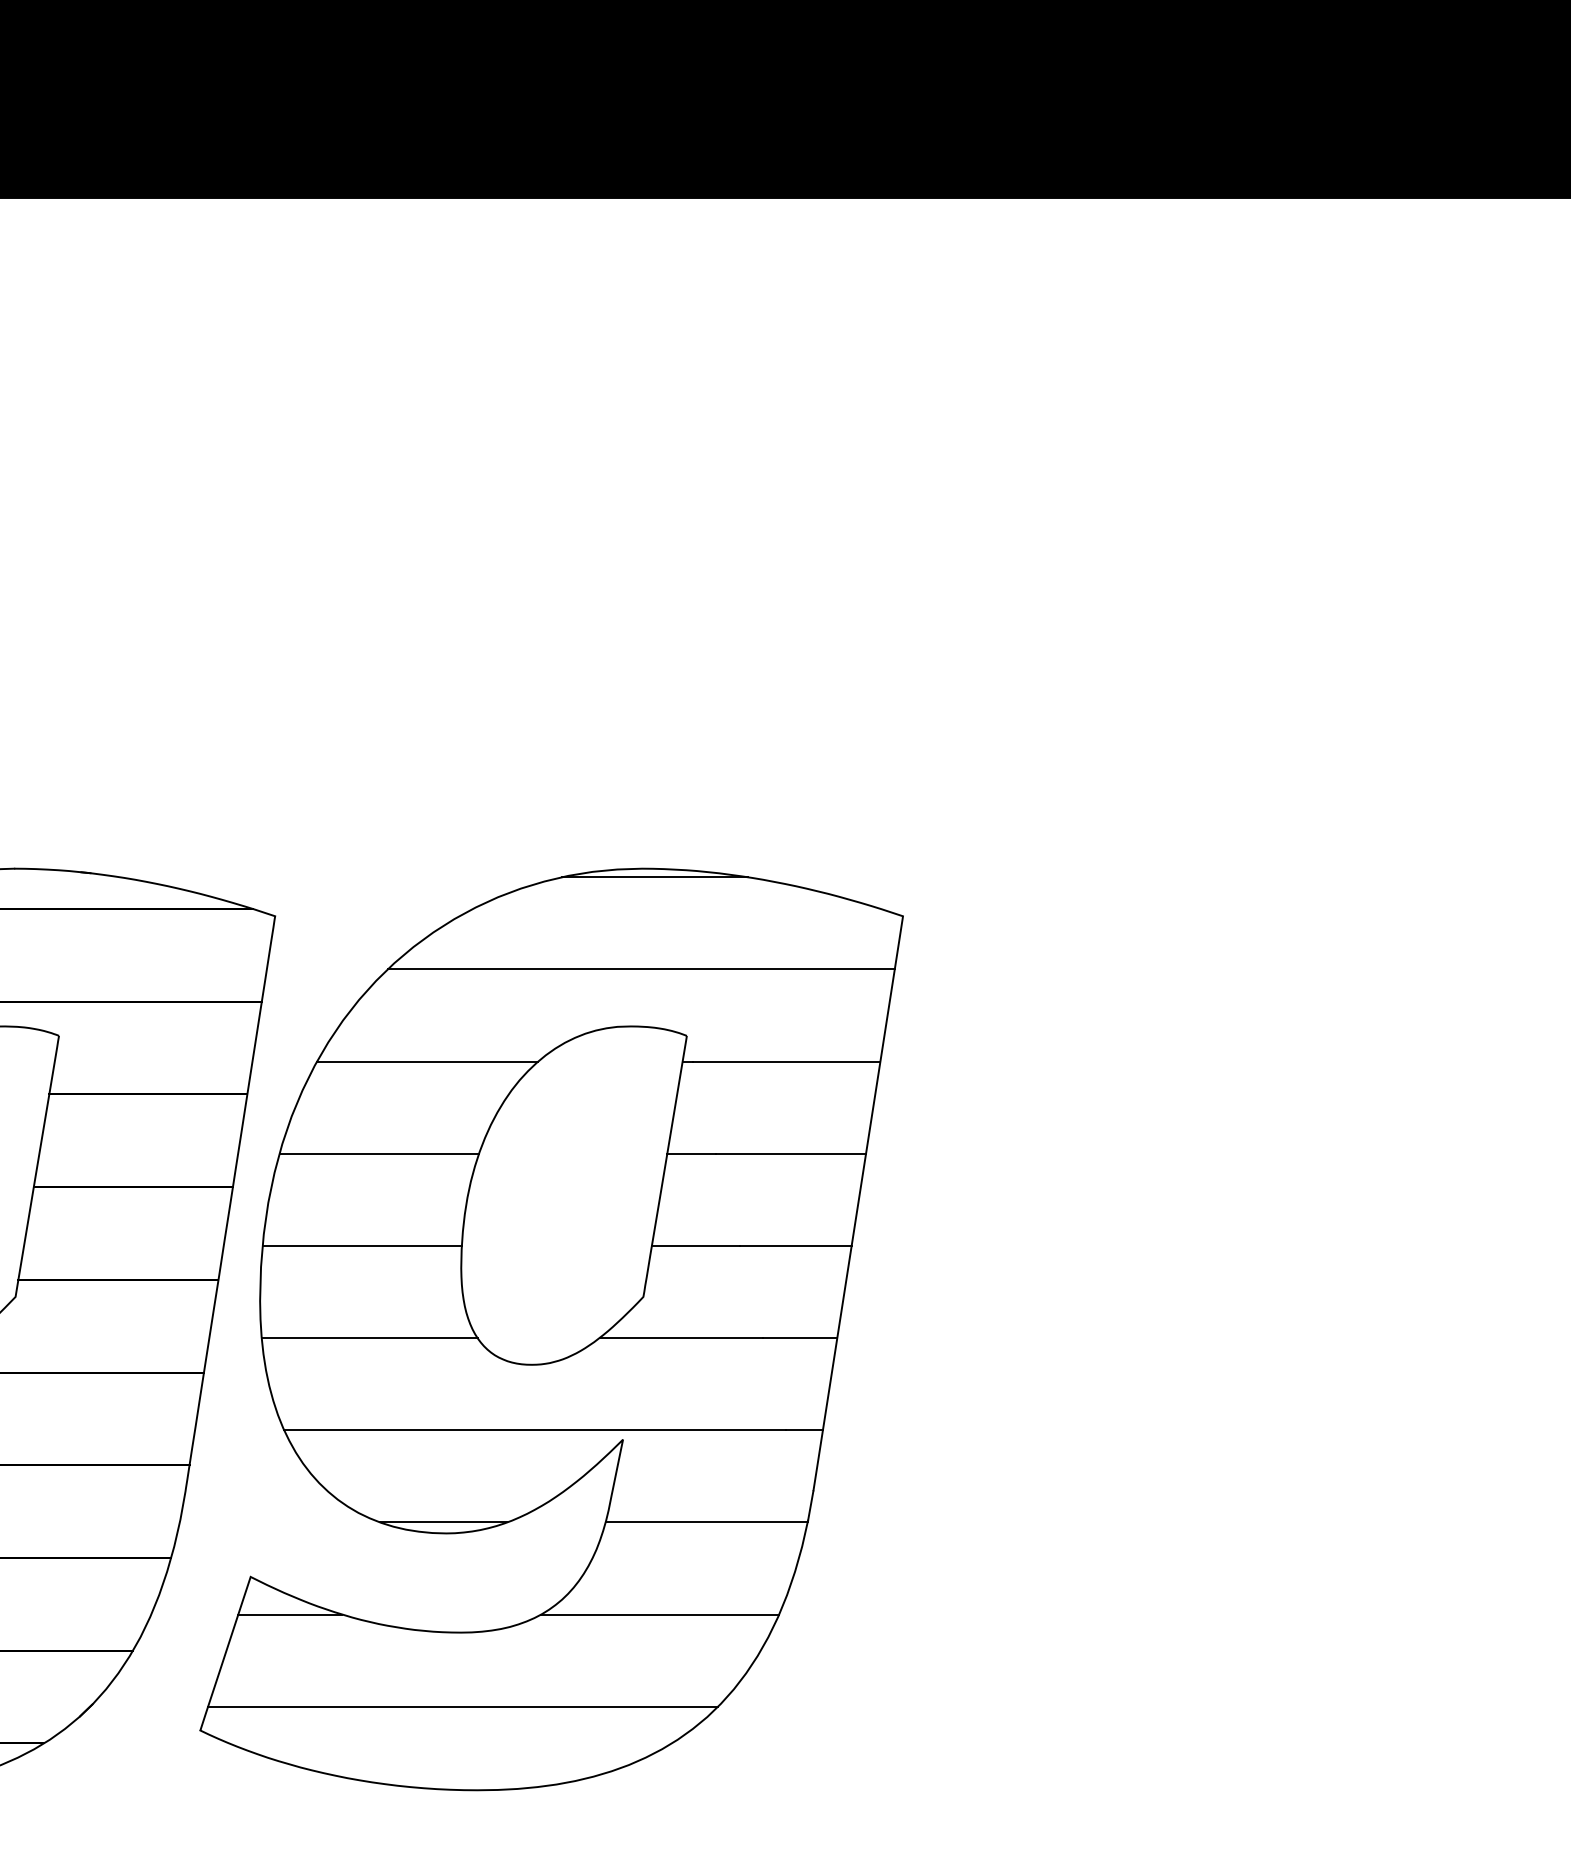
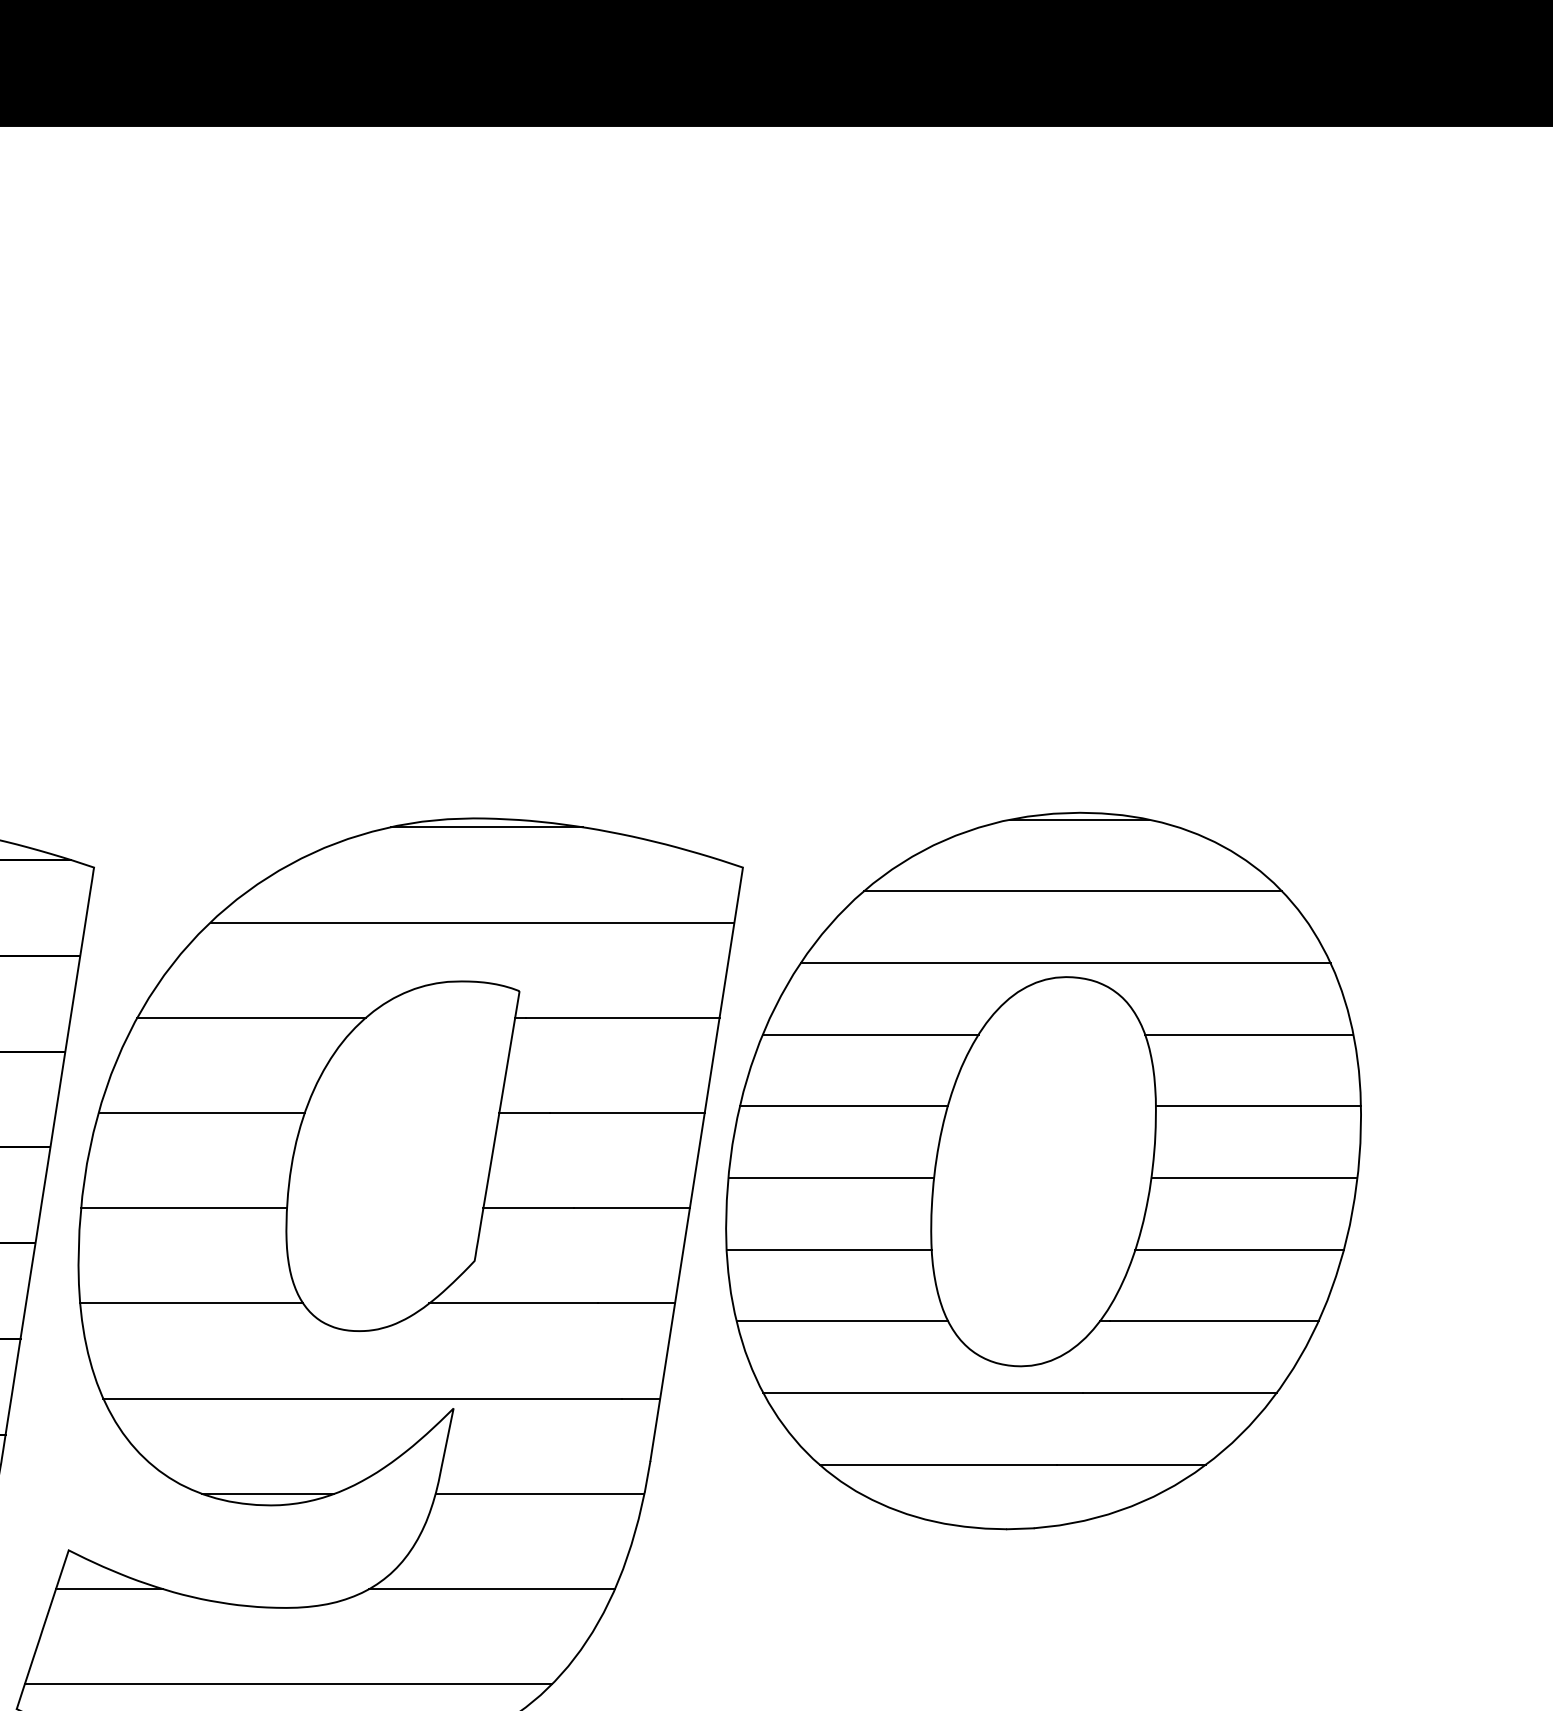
part: (1193, 1209) -> (1043, 1170), added

